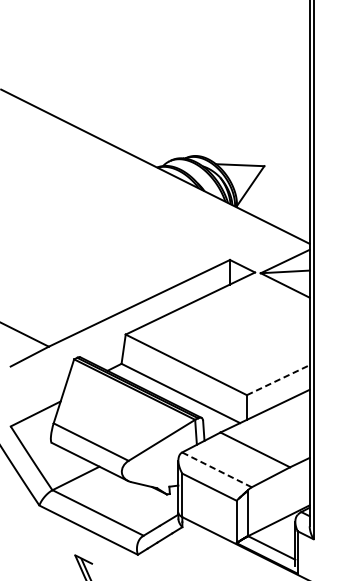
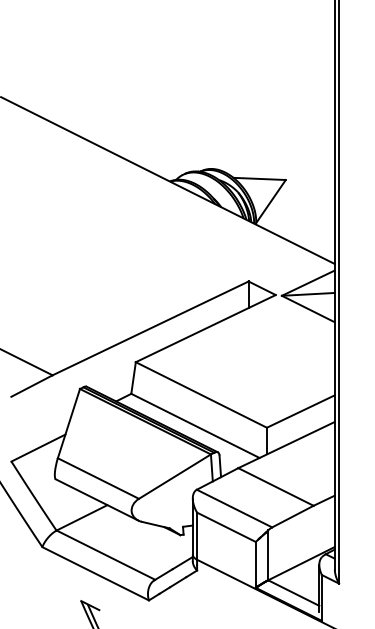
line: (277, 380) -> (300, 411), dashed -> solid
line: (216, 469) -> (234, 508), dashed -> solid

